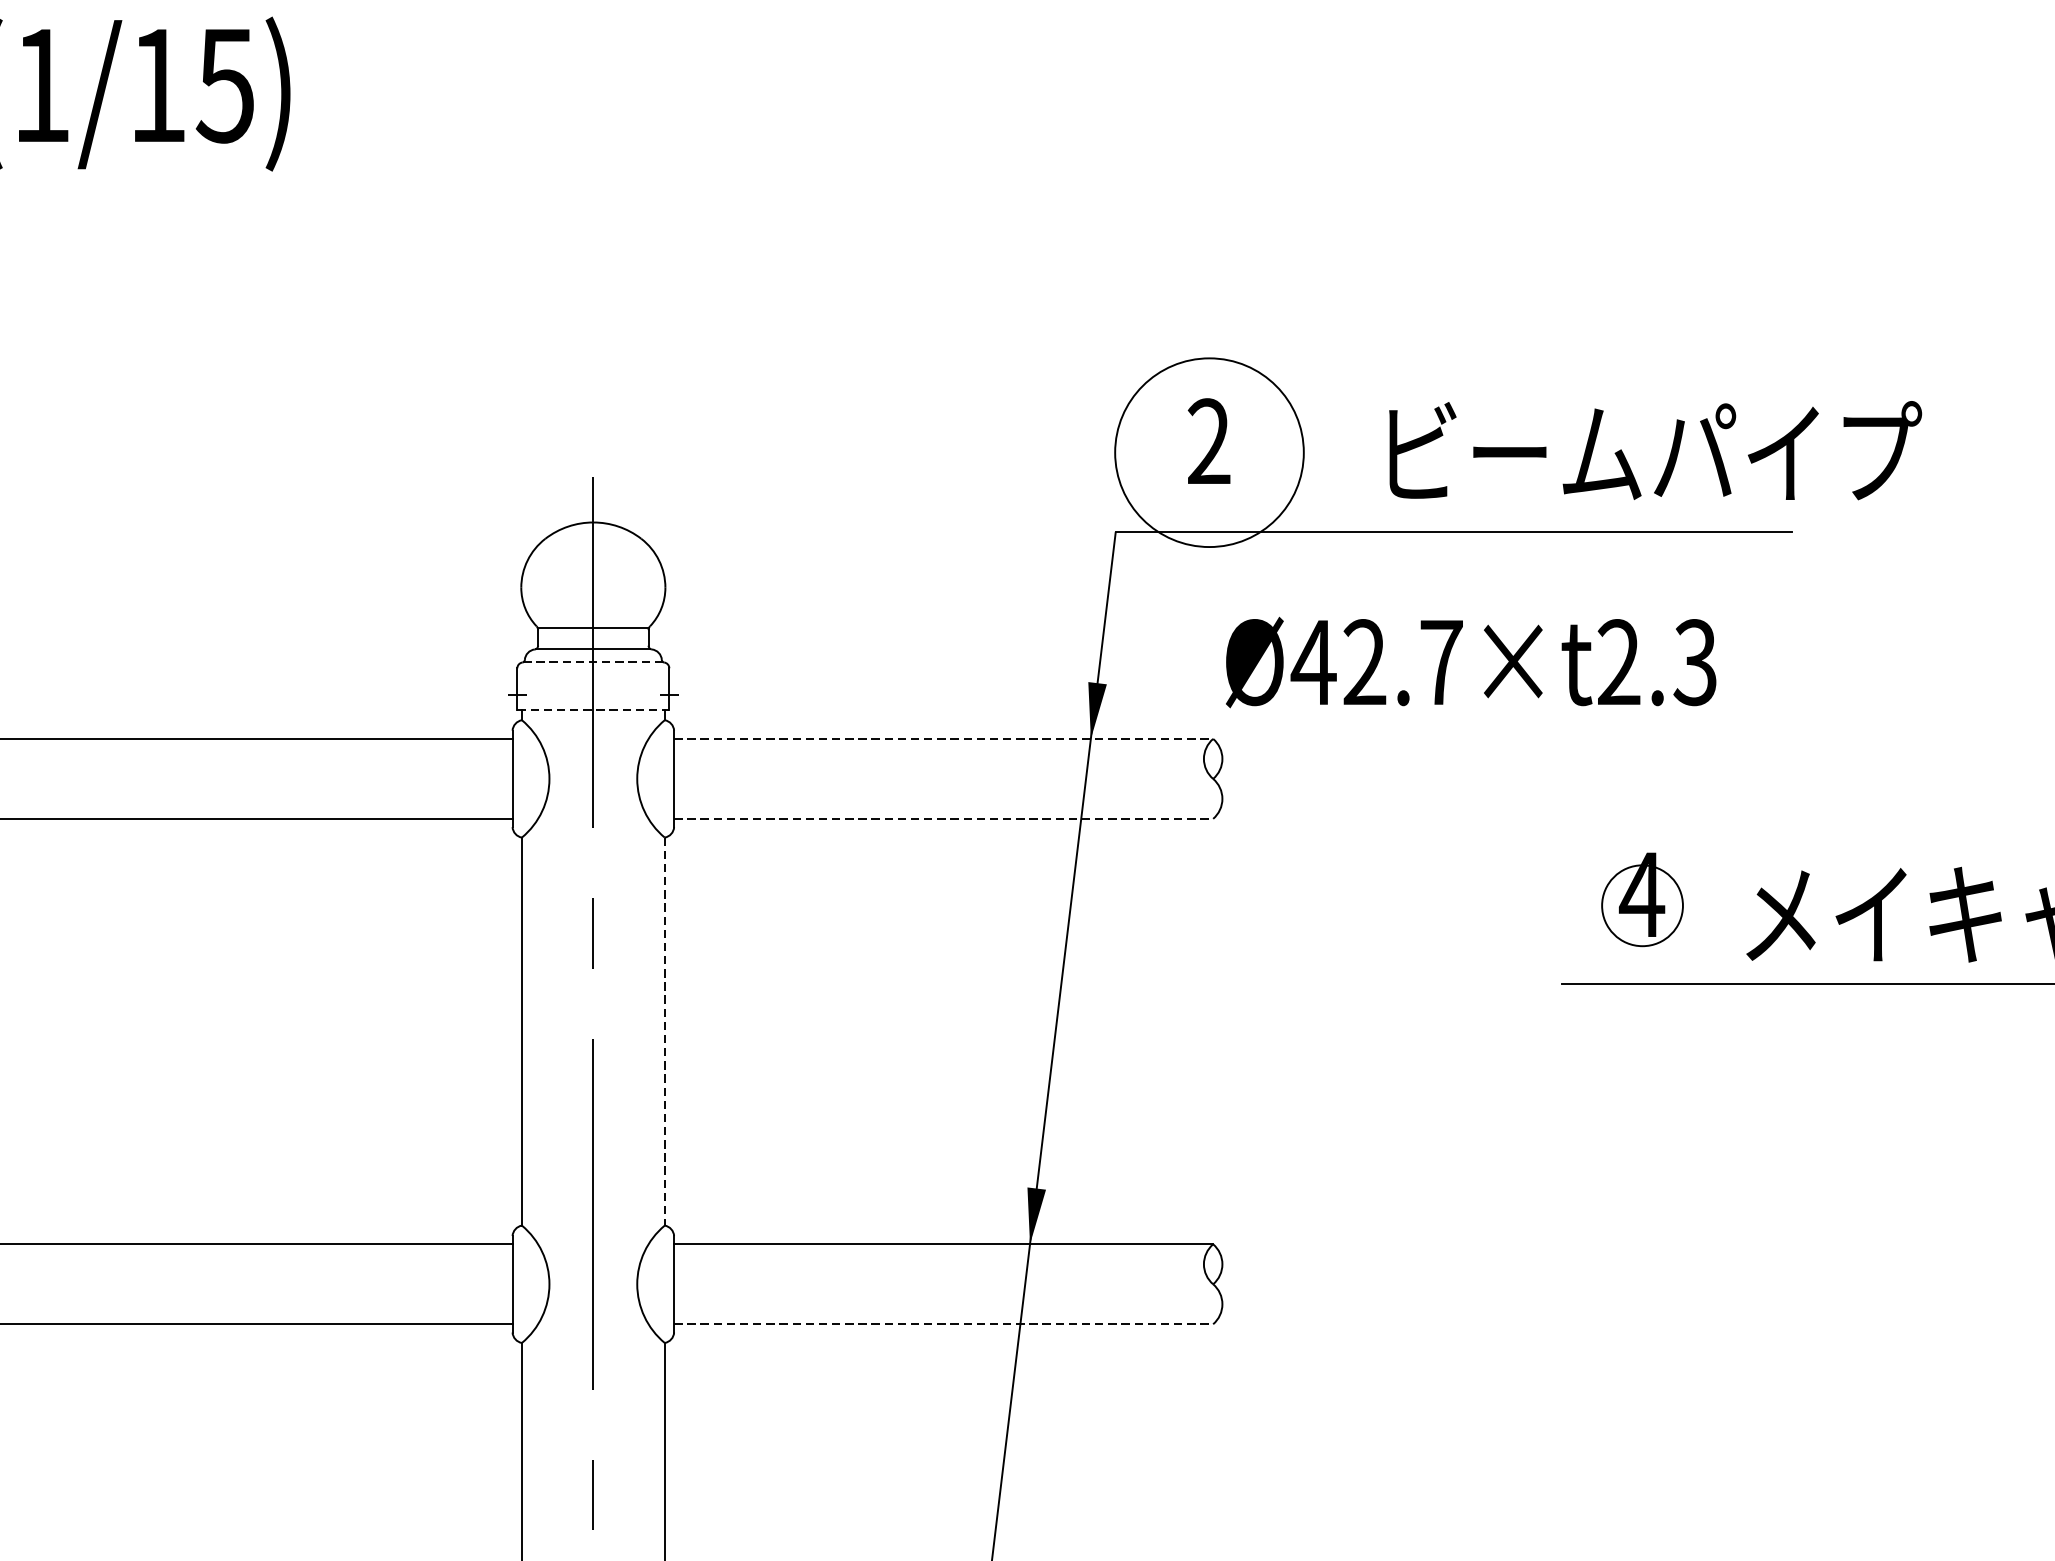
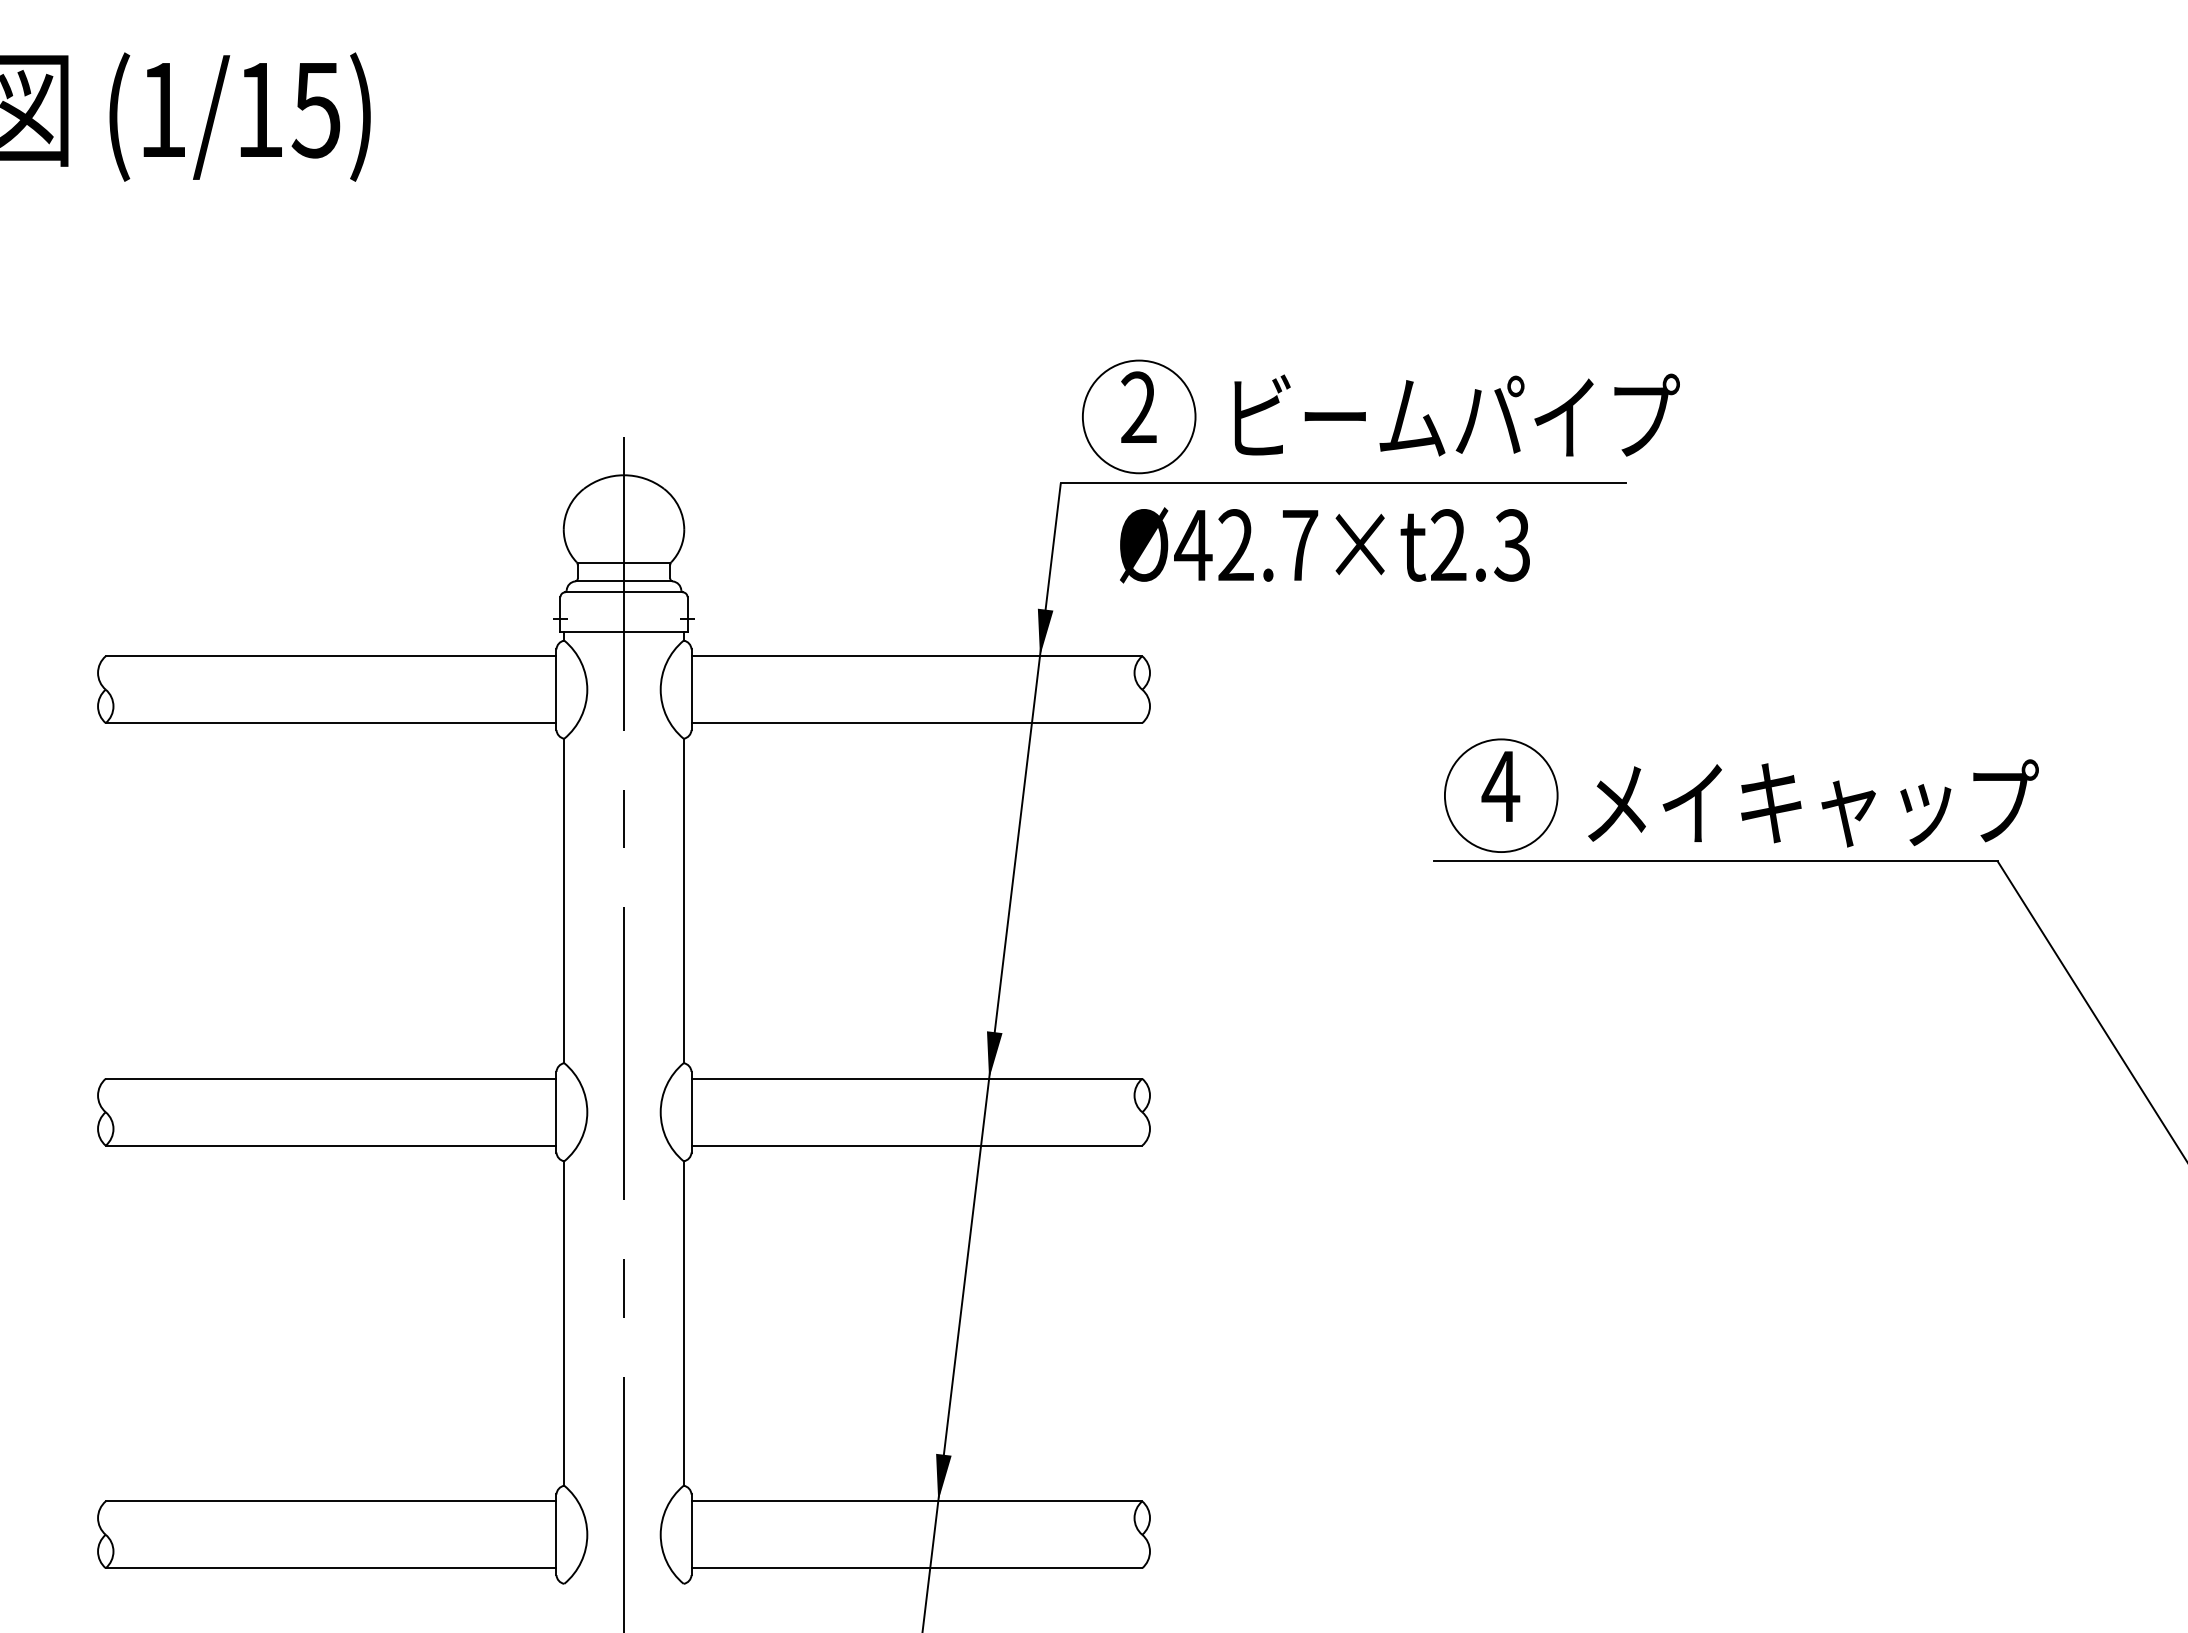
text: (1654, 449) -> (1456, 414), moved
circle: (1208, 452) -> (1138, 416), size x0.71
line: (592, 662) -> (623, 592), dashed -> solid
text: (1470, 662) -> (1324, 545), moved
line: (593, 709) -> (624, 631), dashed -> solid
line: (944, 739) -> (917, 656), dashed -> solid
line: (944, 819) -> (917, 723), dashed -> solid
circle: (1641, 905) -> (1500, 795), size x1.67
line: (664, 1032) -> (683, 901), dashed -> solid
line: (944, 1324) -> (917, 1145), dashed -> solid

